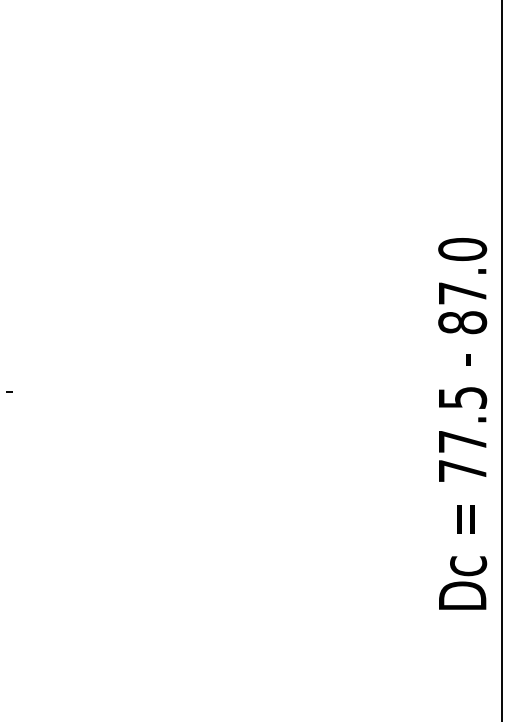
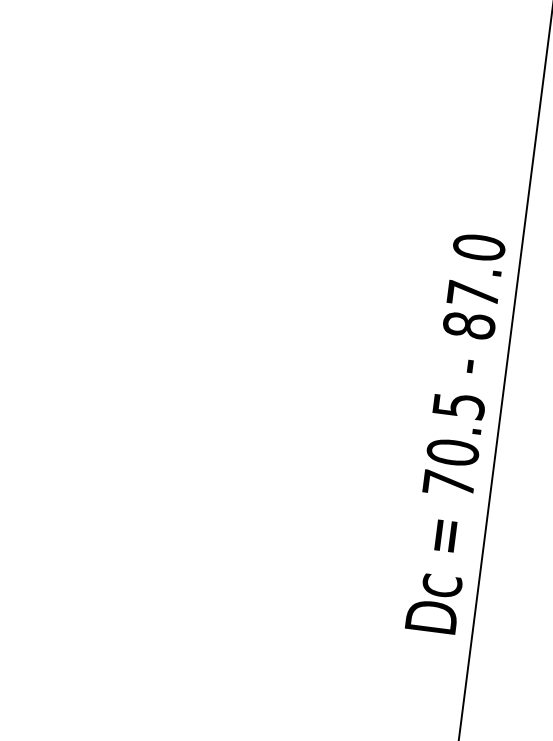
text: (462, 441) -> (452, 452), 77.5 -> 70.5

